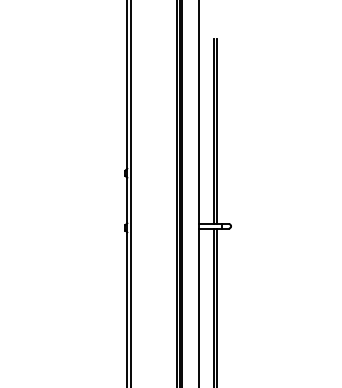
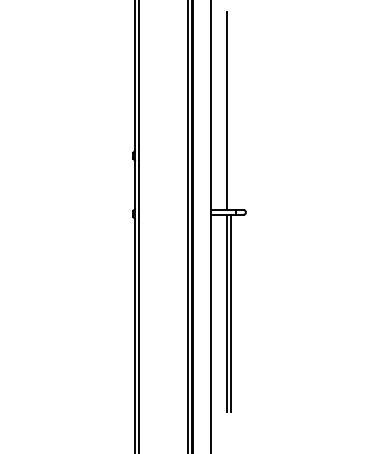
line: (217, 130) -> (231, 110), removed

